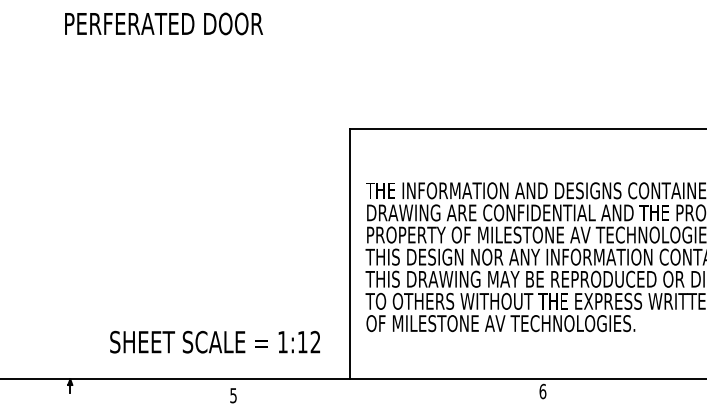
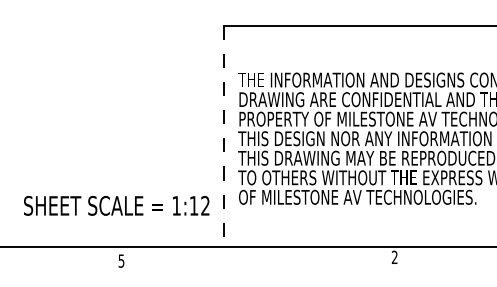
line: (349, 254) -> (223, 136), solid -> dashed
text: (214, 341) -> (116, 205), moved
text: (542, 391) -> (394, 257), 6 -> 2

